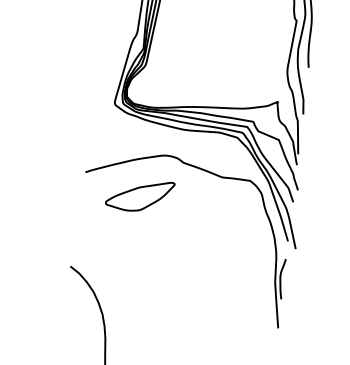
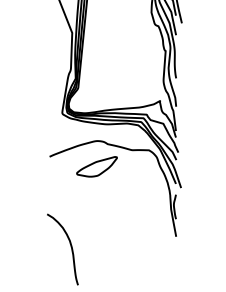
part: (139, 194) -> (96, 166), moved

